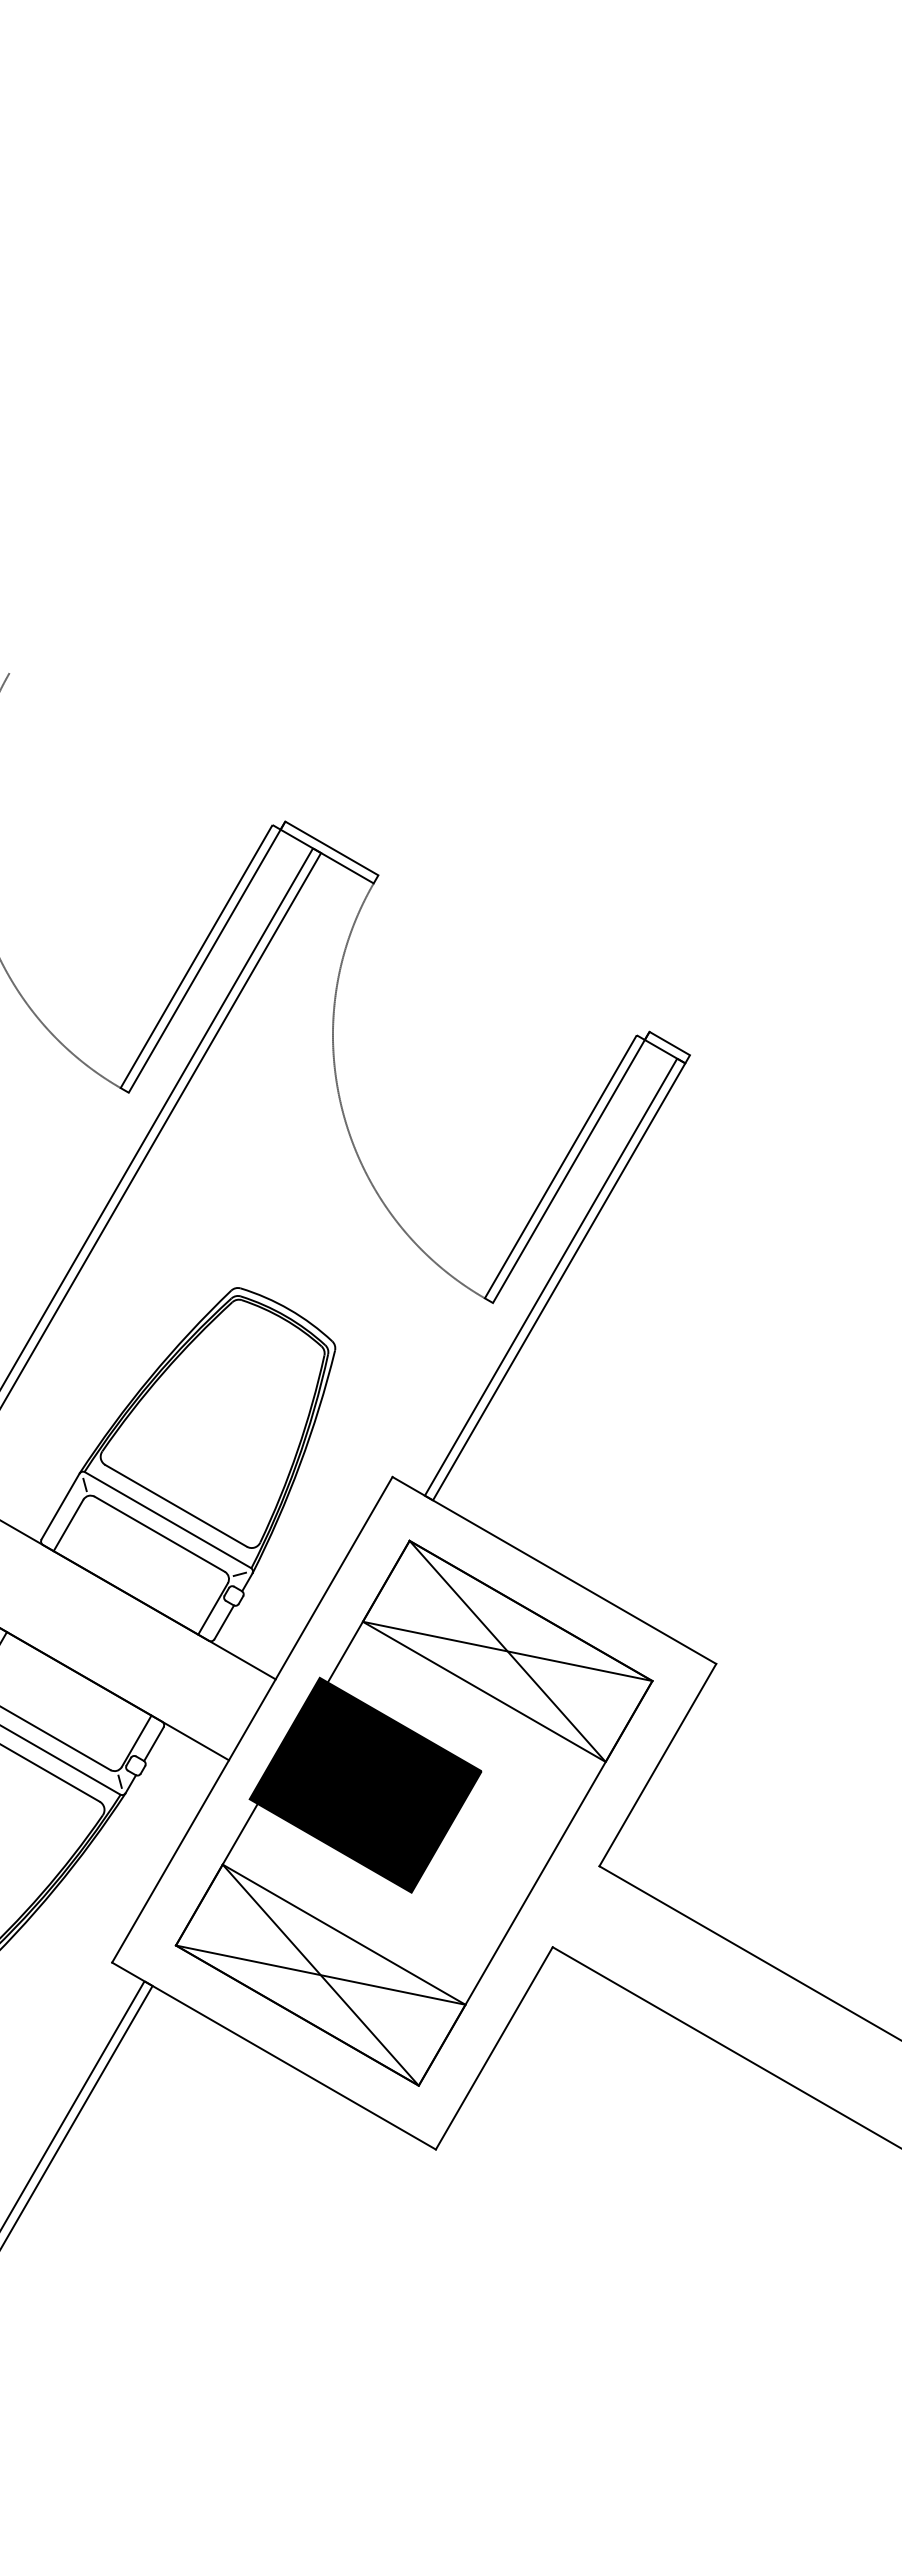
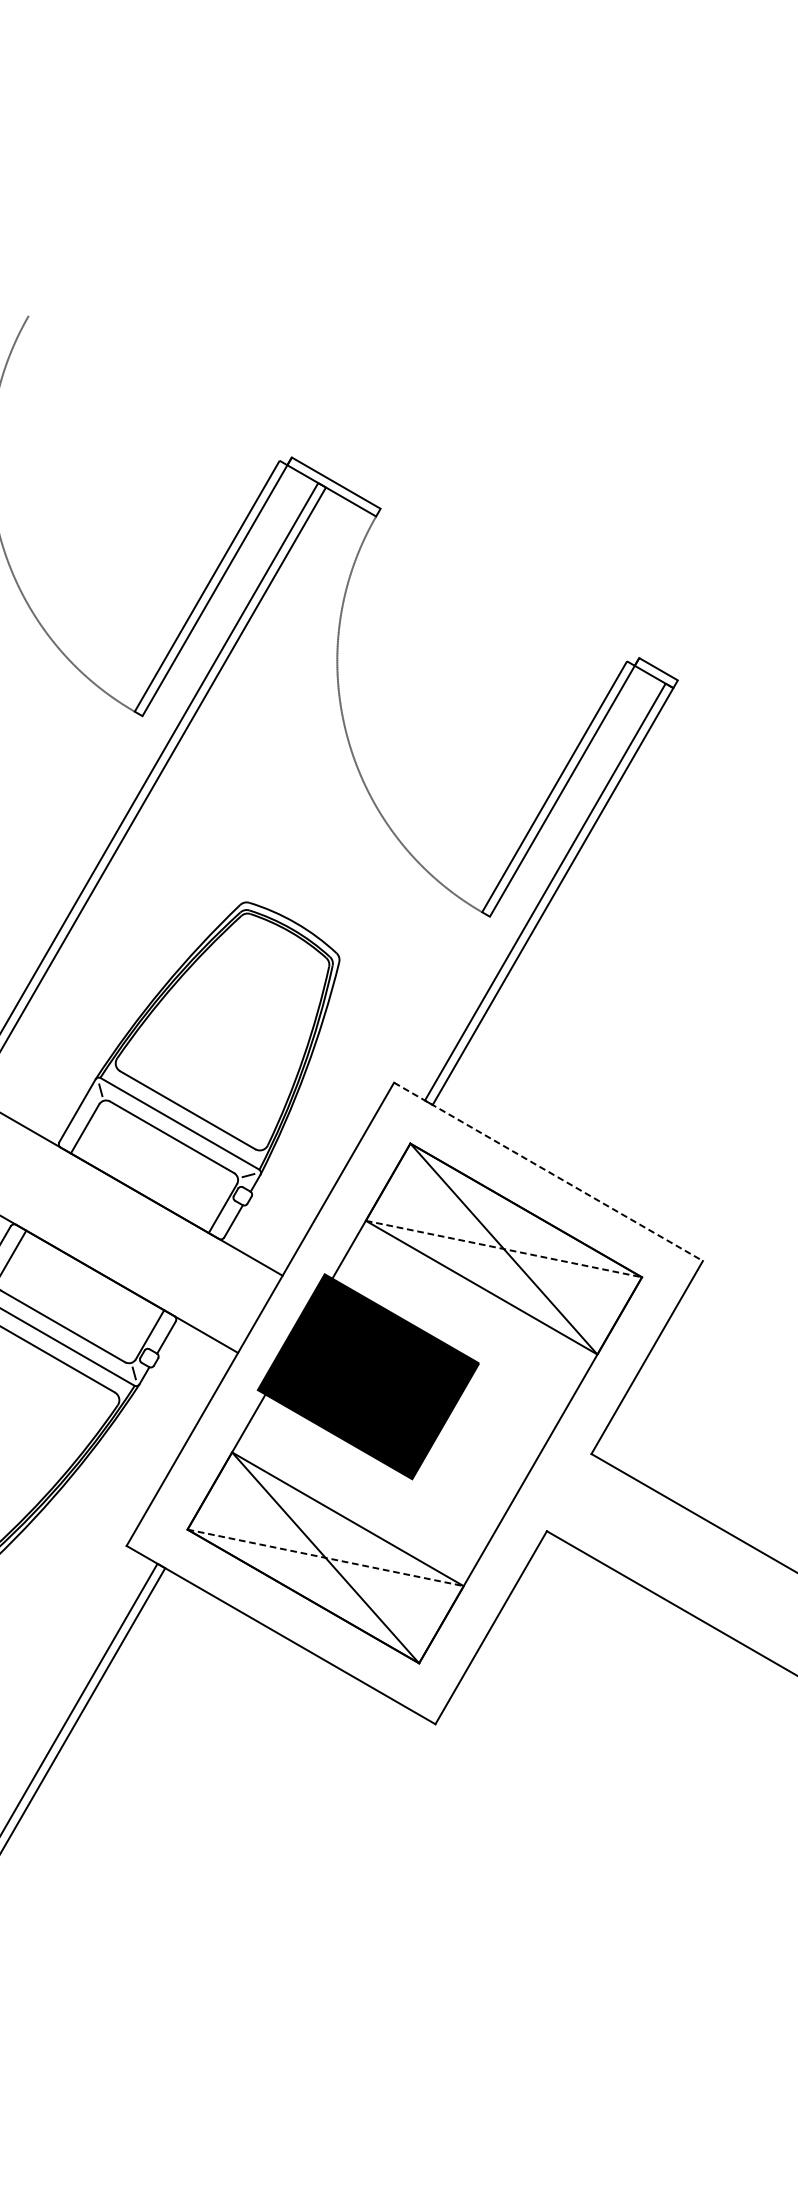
line: (554, 1570) -> (548, 1171), solid -> dashed
line: (507, 1651) -> (503, 1249), solid -> dashed
line: (320, 1975) -> (325, 1558), solid -> dashed

